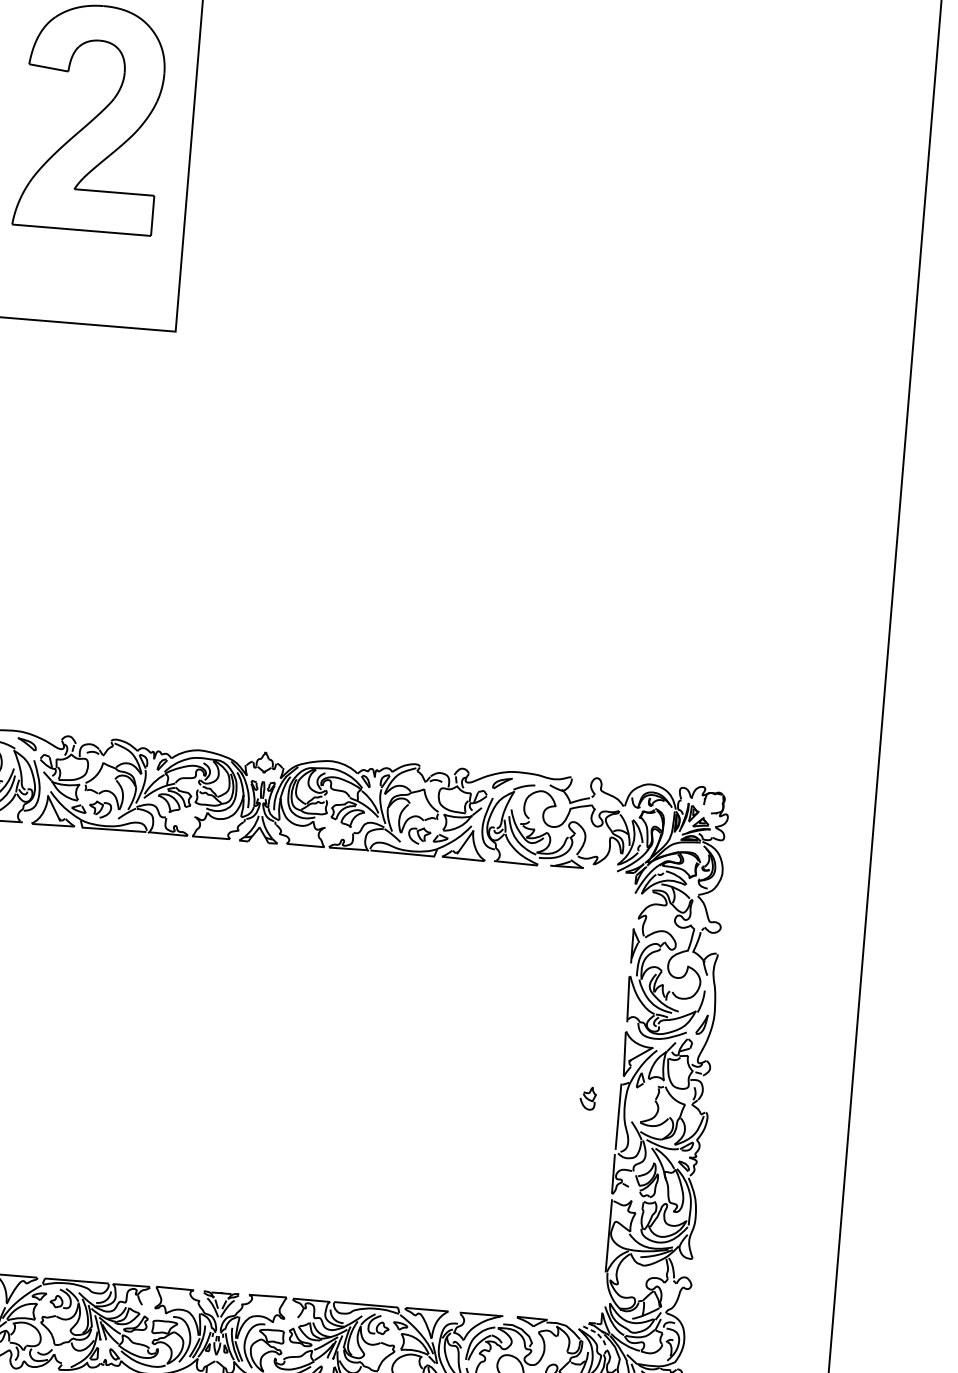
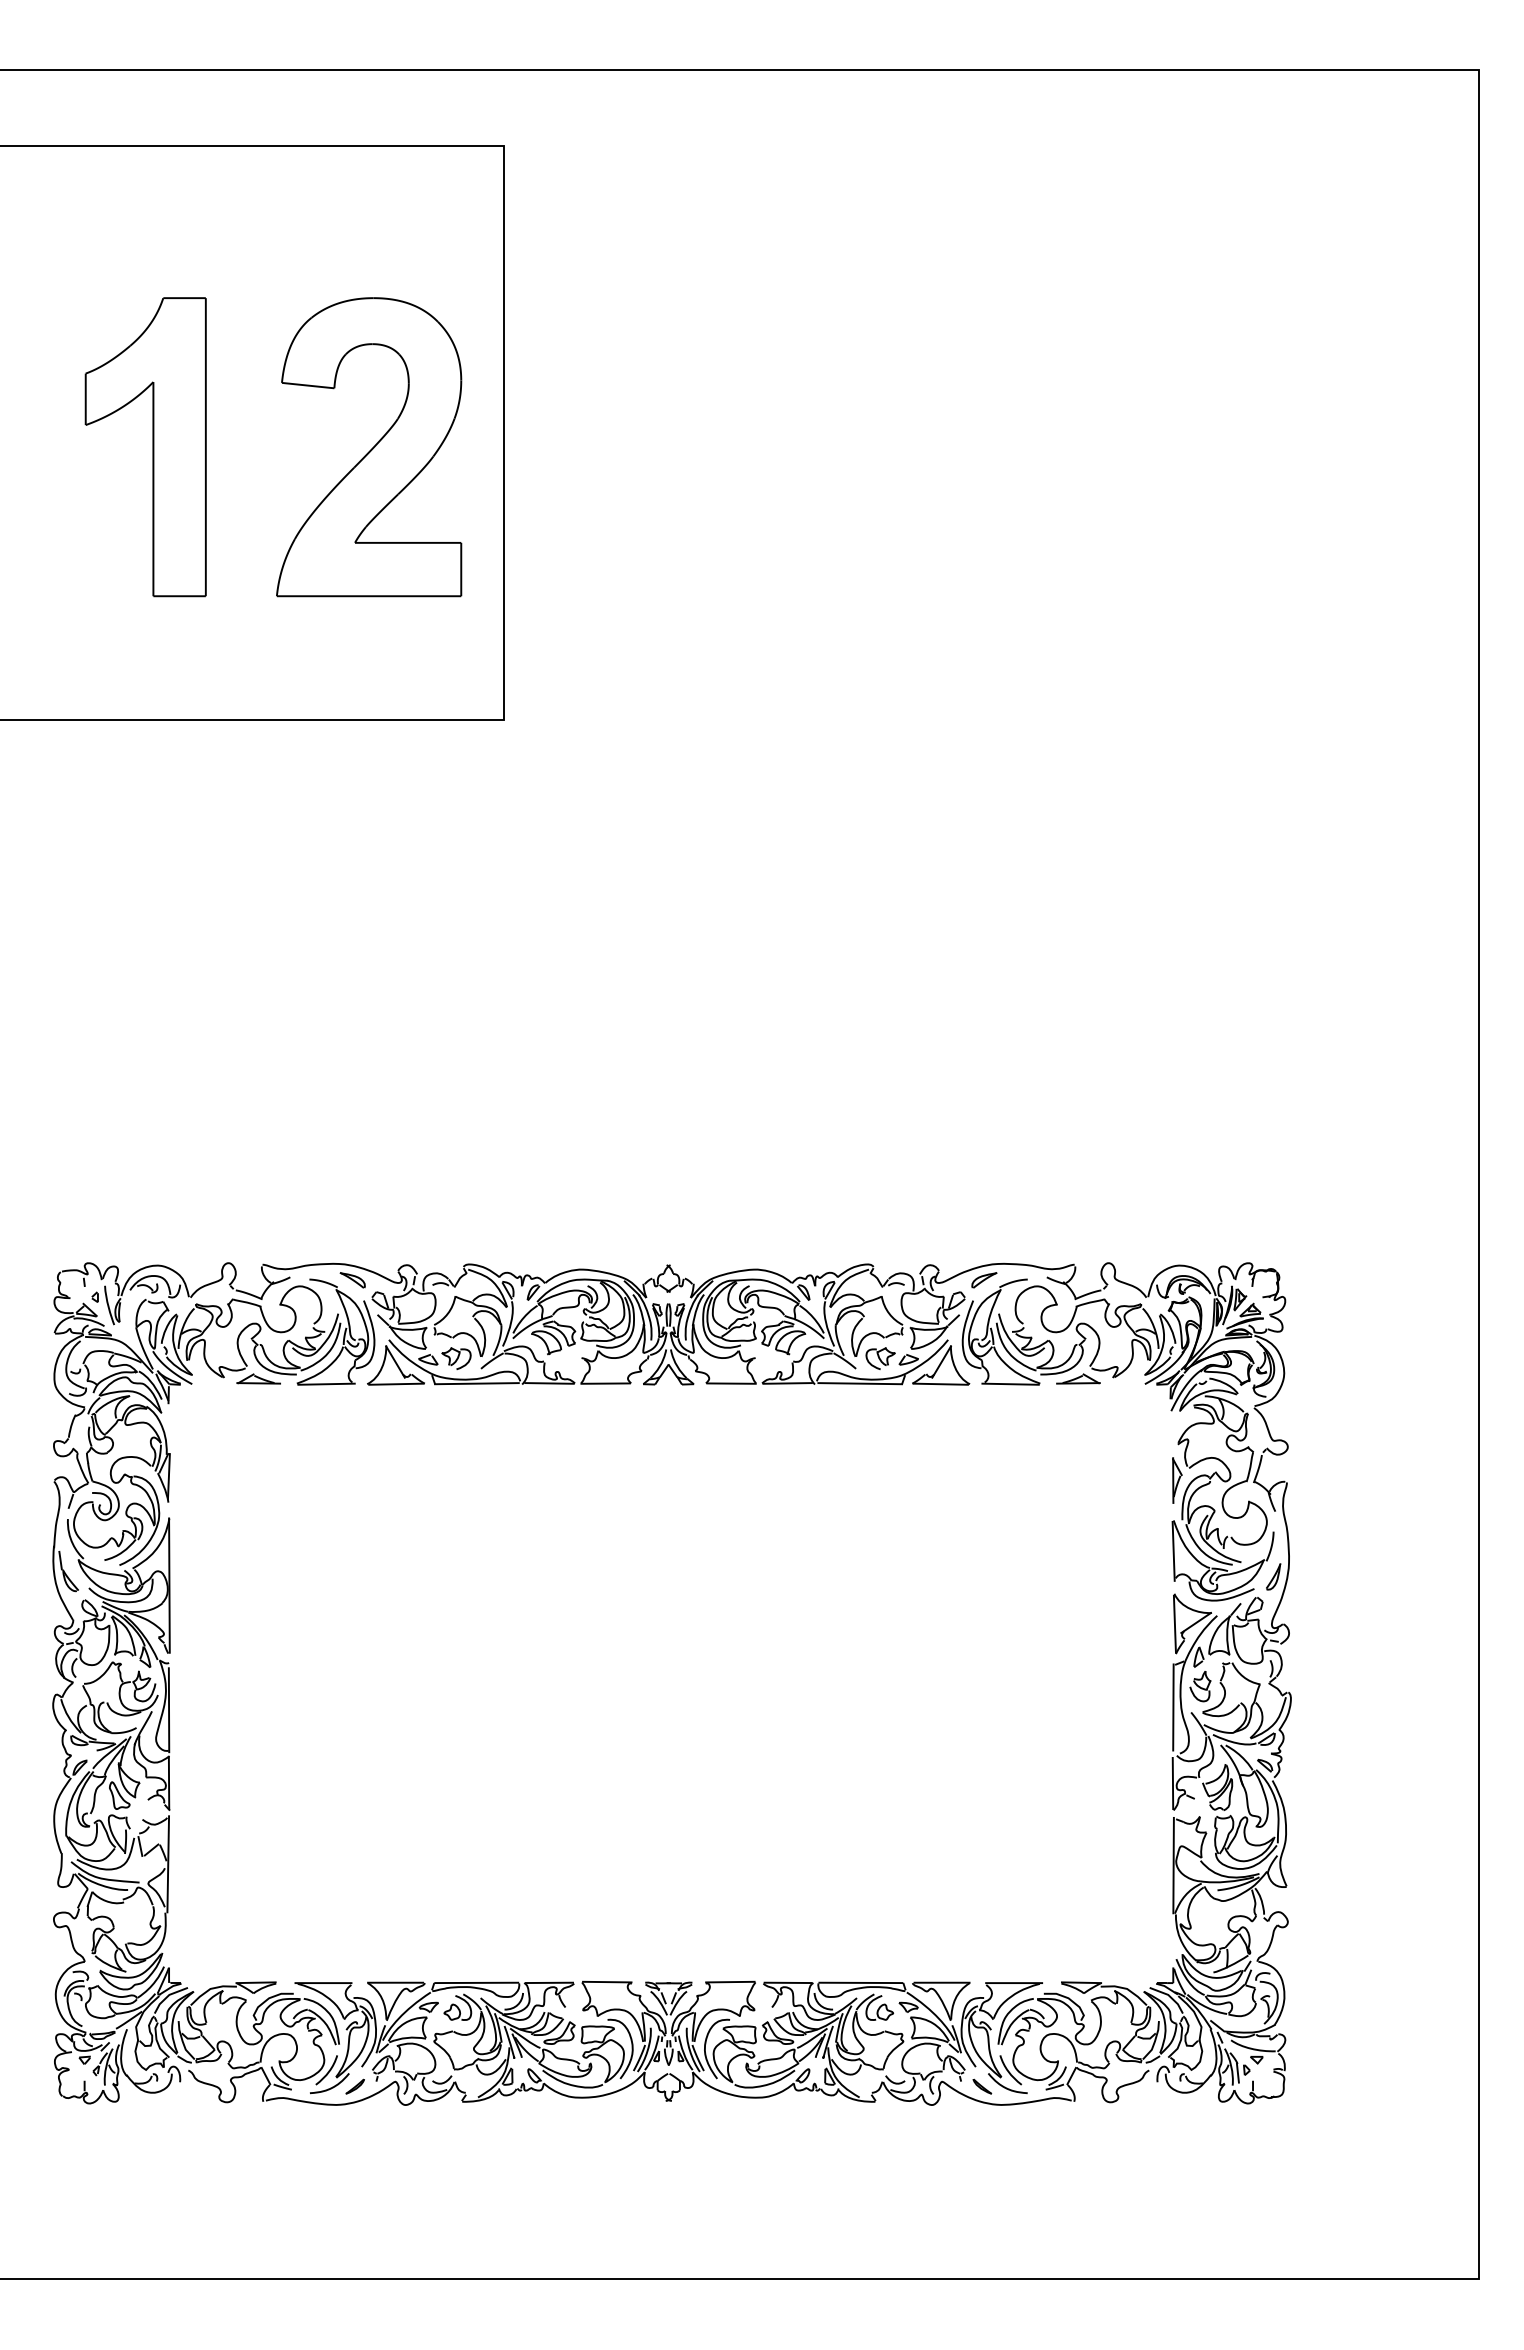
part: (588, 1098) -> (1200, 1686), moved
line: (598, 1334) -> (1170, 1996), dashed -> solid

